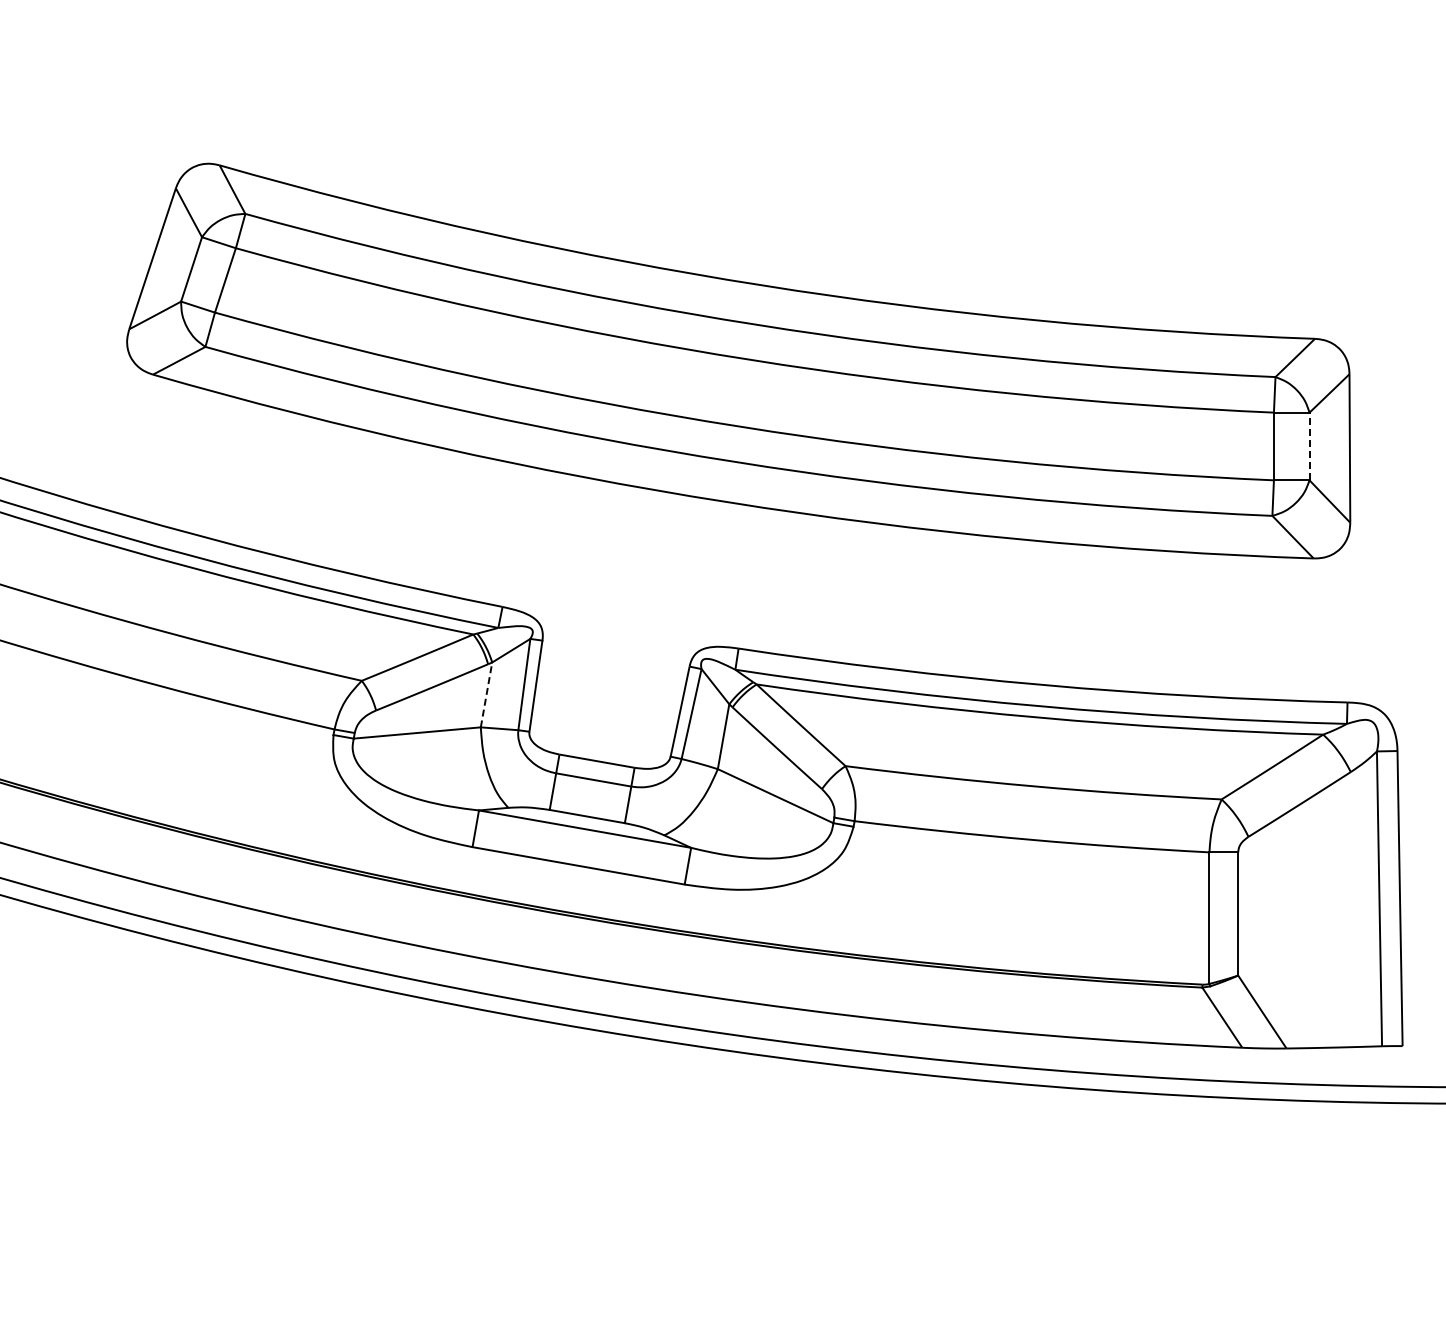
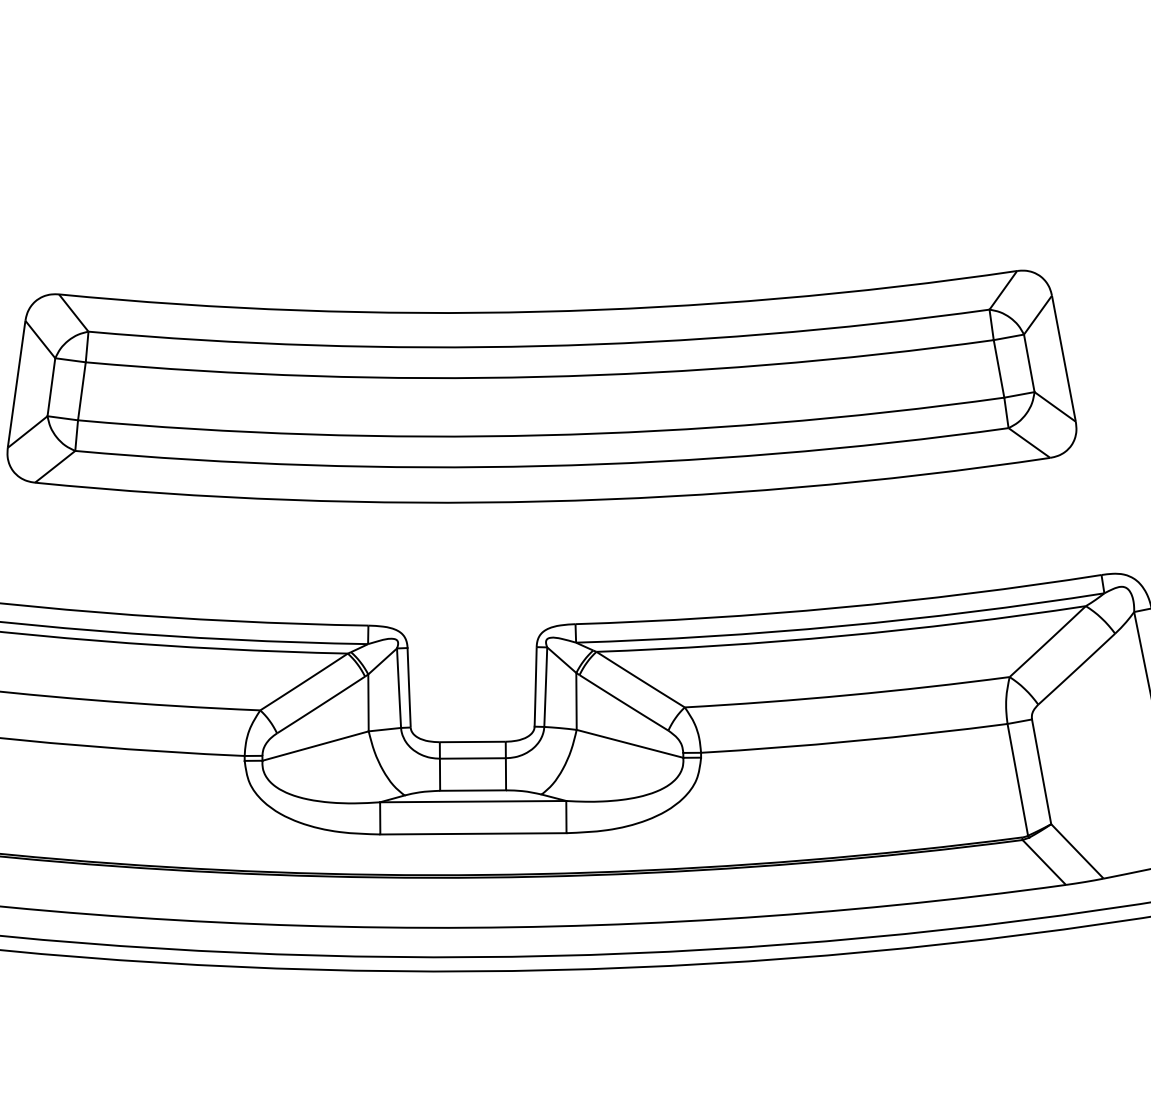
line: (1309, 446) -> (1029, 363), dashed -> solid
line: (486, 694) -> (368, 702), dashed -> solid

